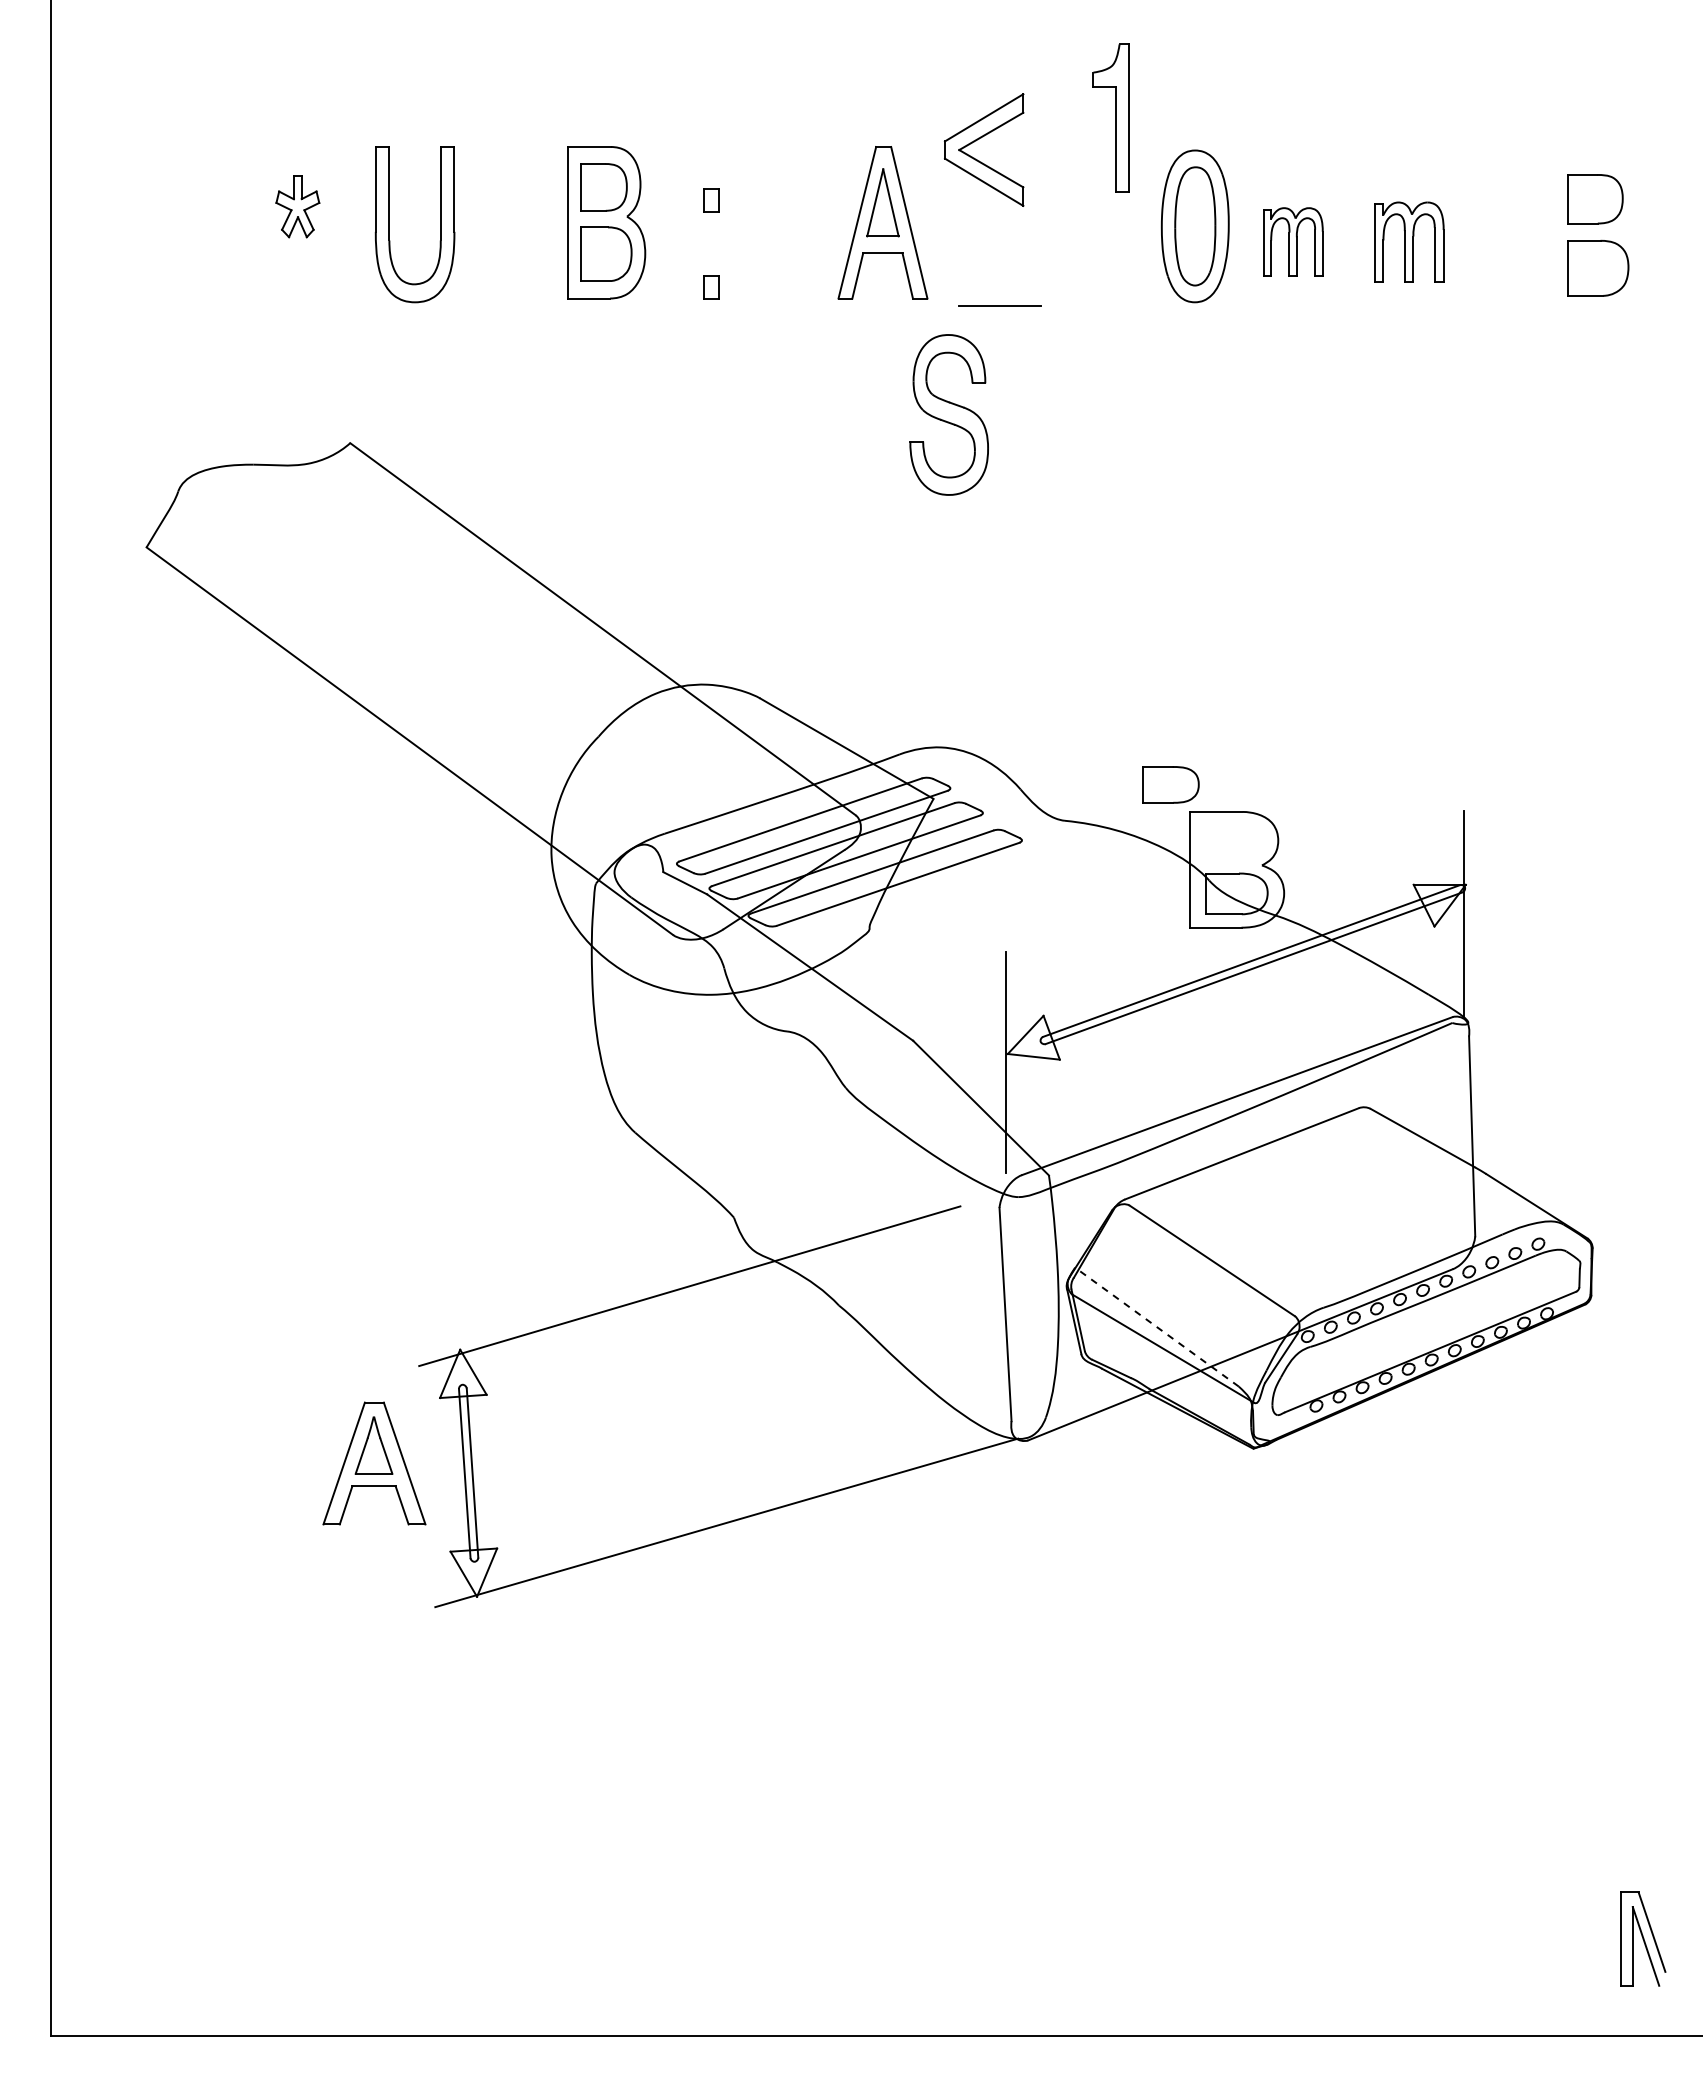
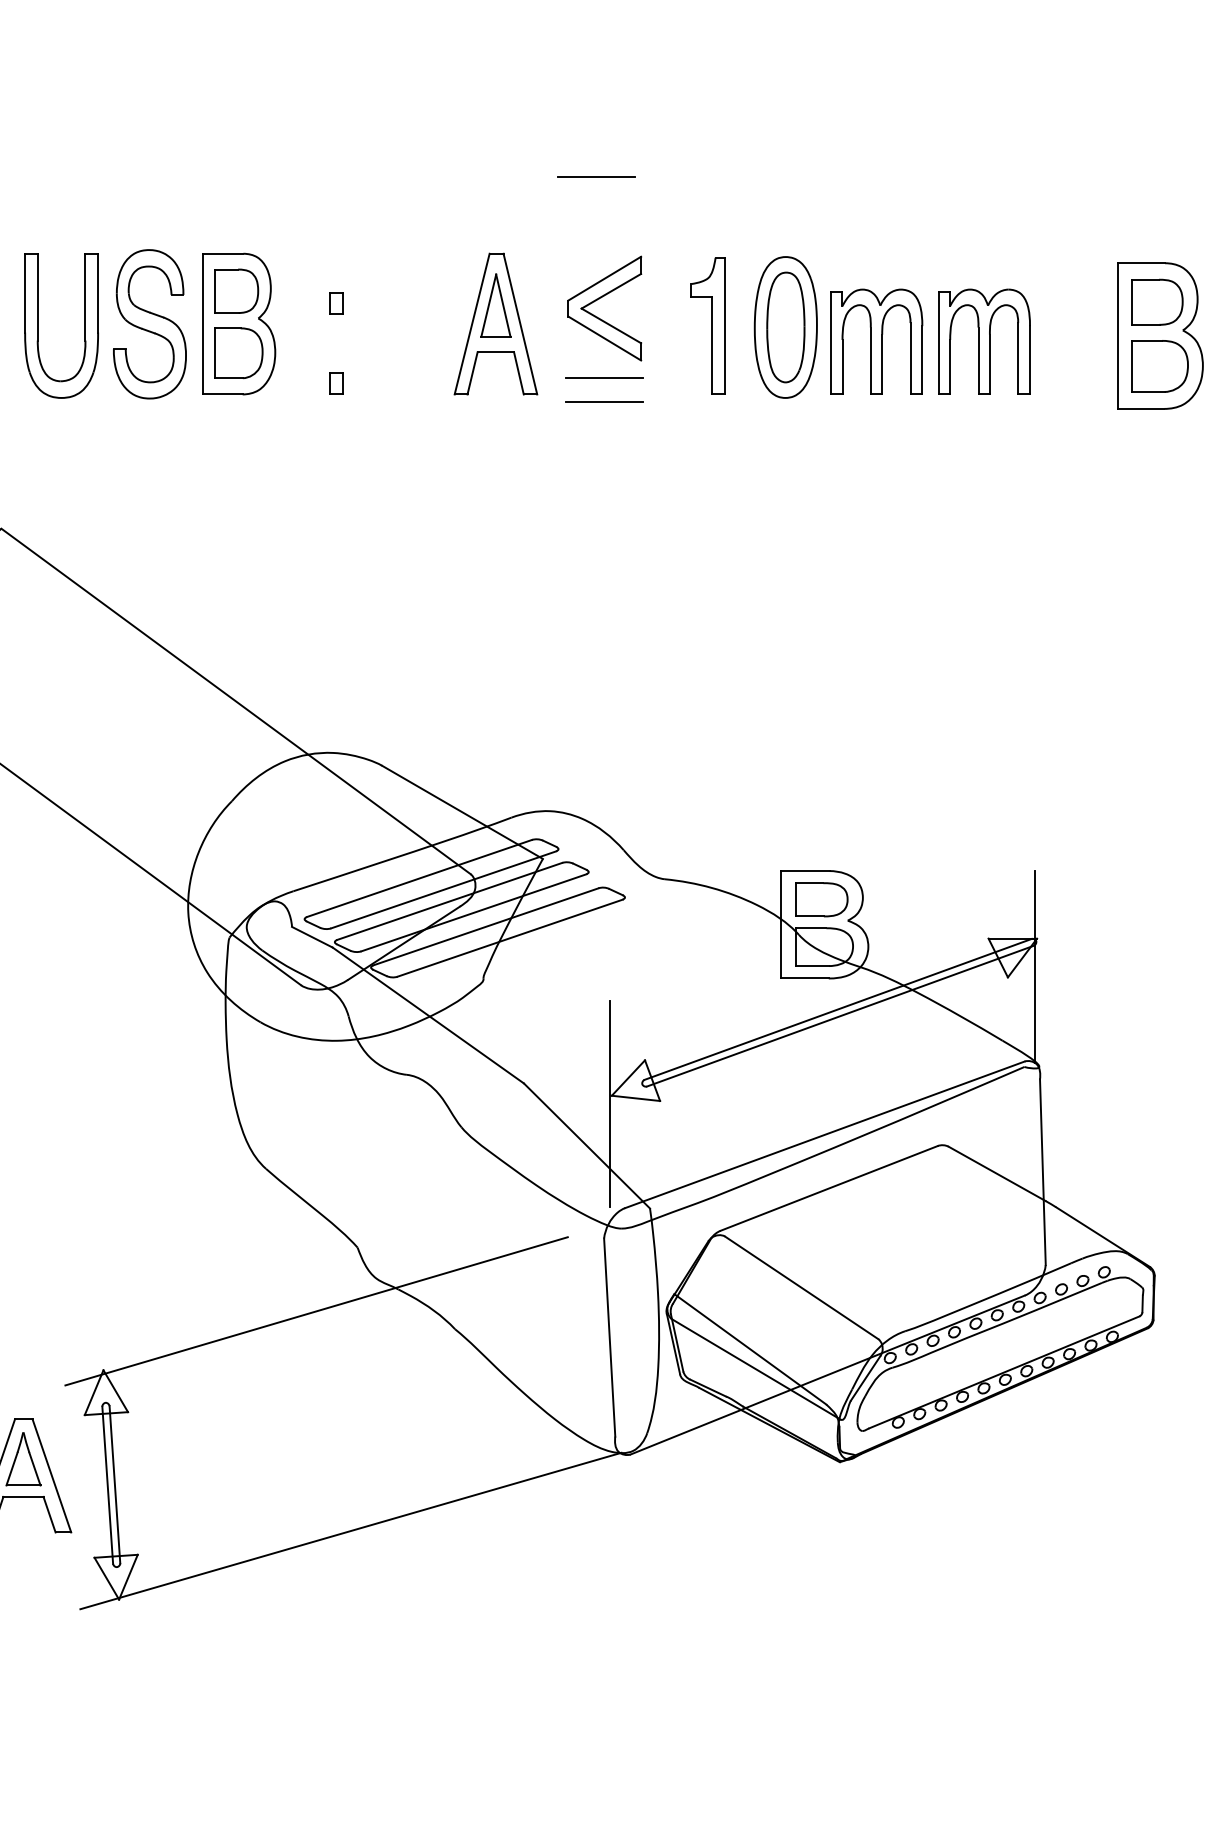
line: (991, 63) -> (596, 176), added
part: (1110, 117) -> (707, 325), moved
part: (979, 139) -> (600, 298), moved
part: (1598, 235) -> (1160, 335), added
part: (1293, 241) -> (877, 341), size x1.67
part: (1409, 241) -> (984, 341), size x1.43
line: (999, 280) -> (604, 377), added
part: (948, 414) -> (149, 323), moved
part: (1170, 784) -> (821, 899), moved
line: (1156, 1326) -> (749, 1348), dashed -> solid

